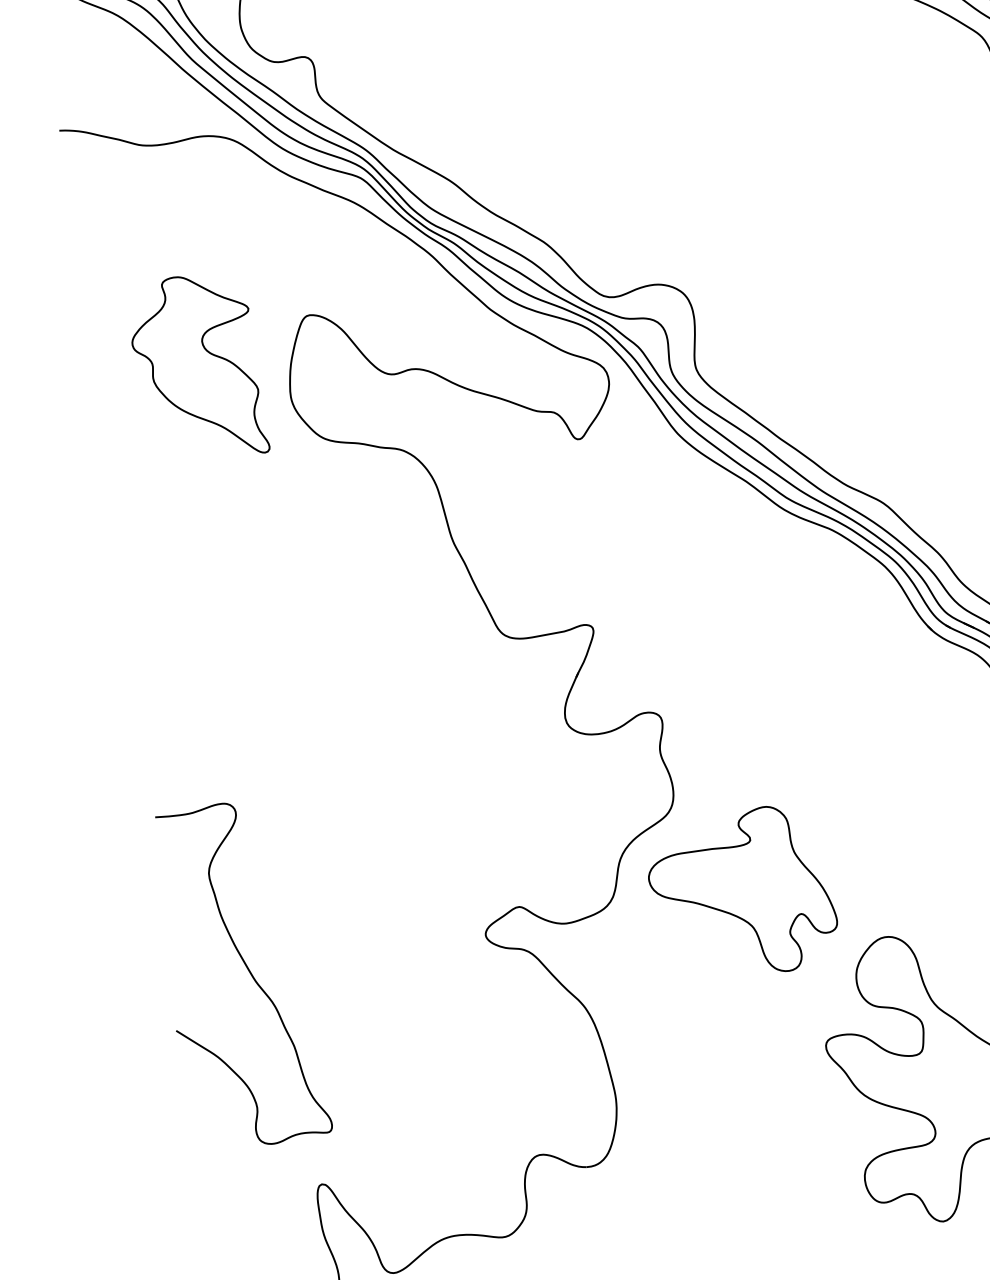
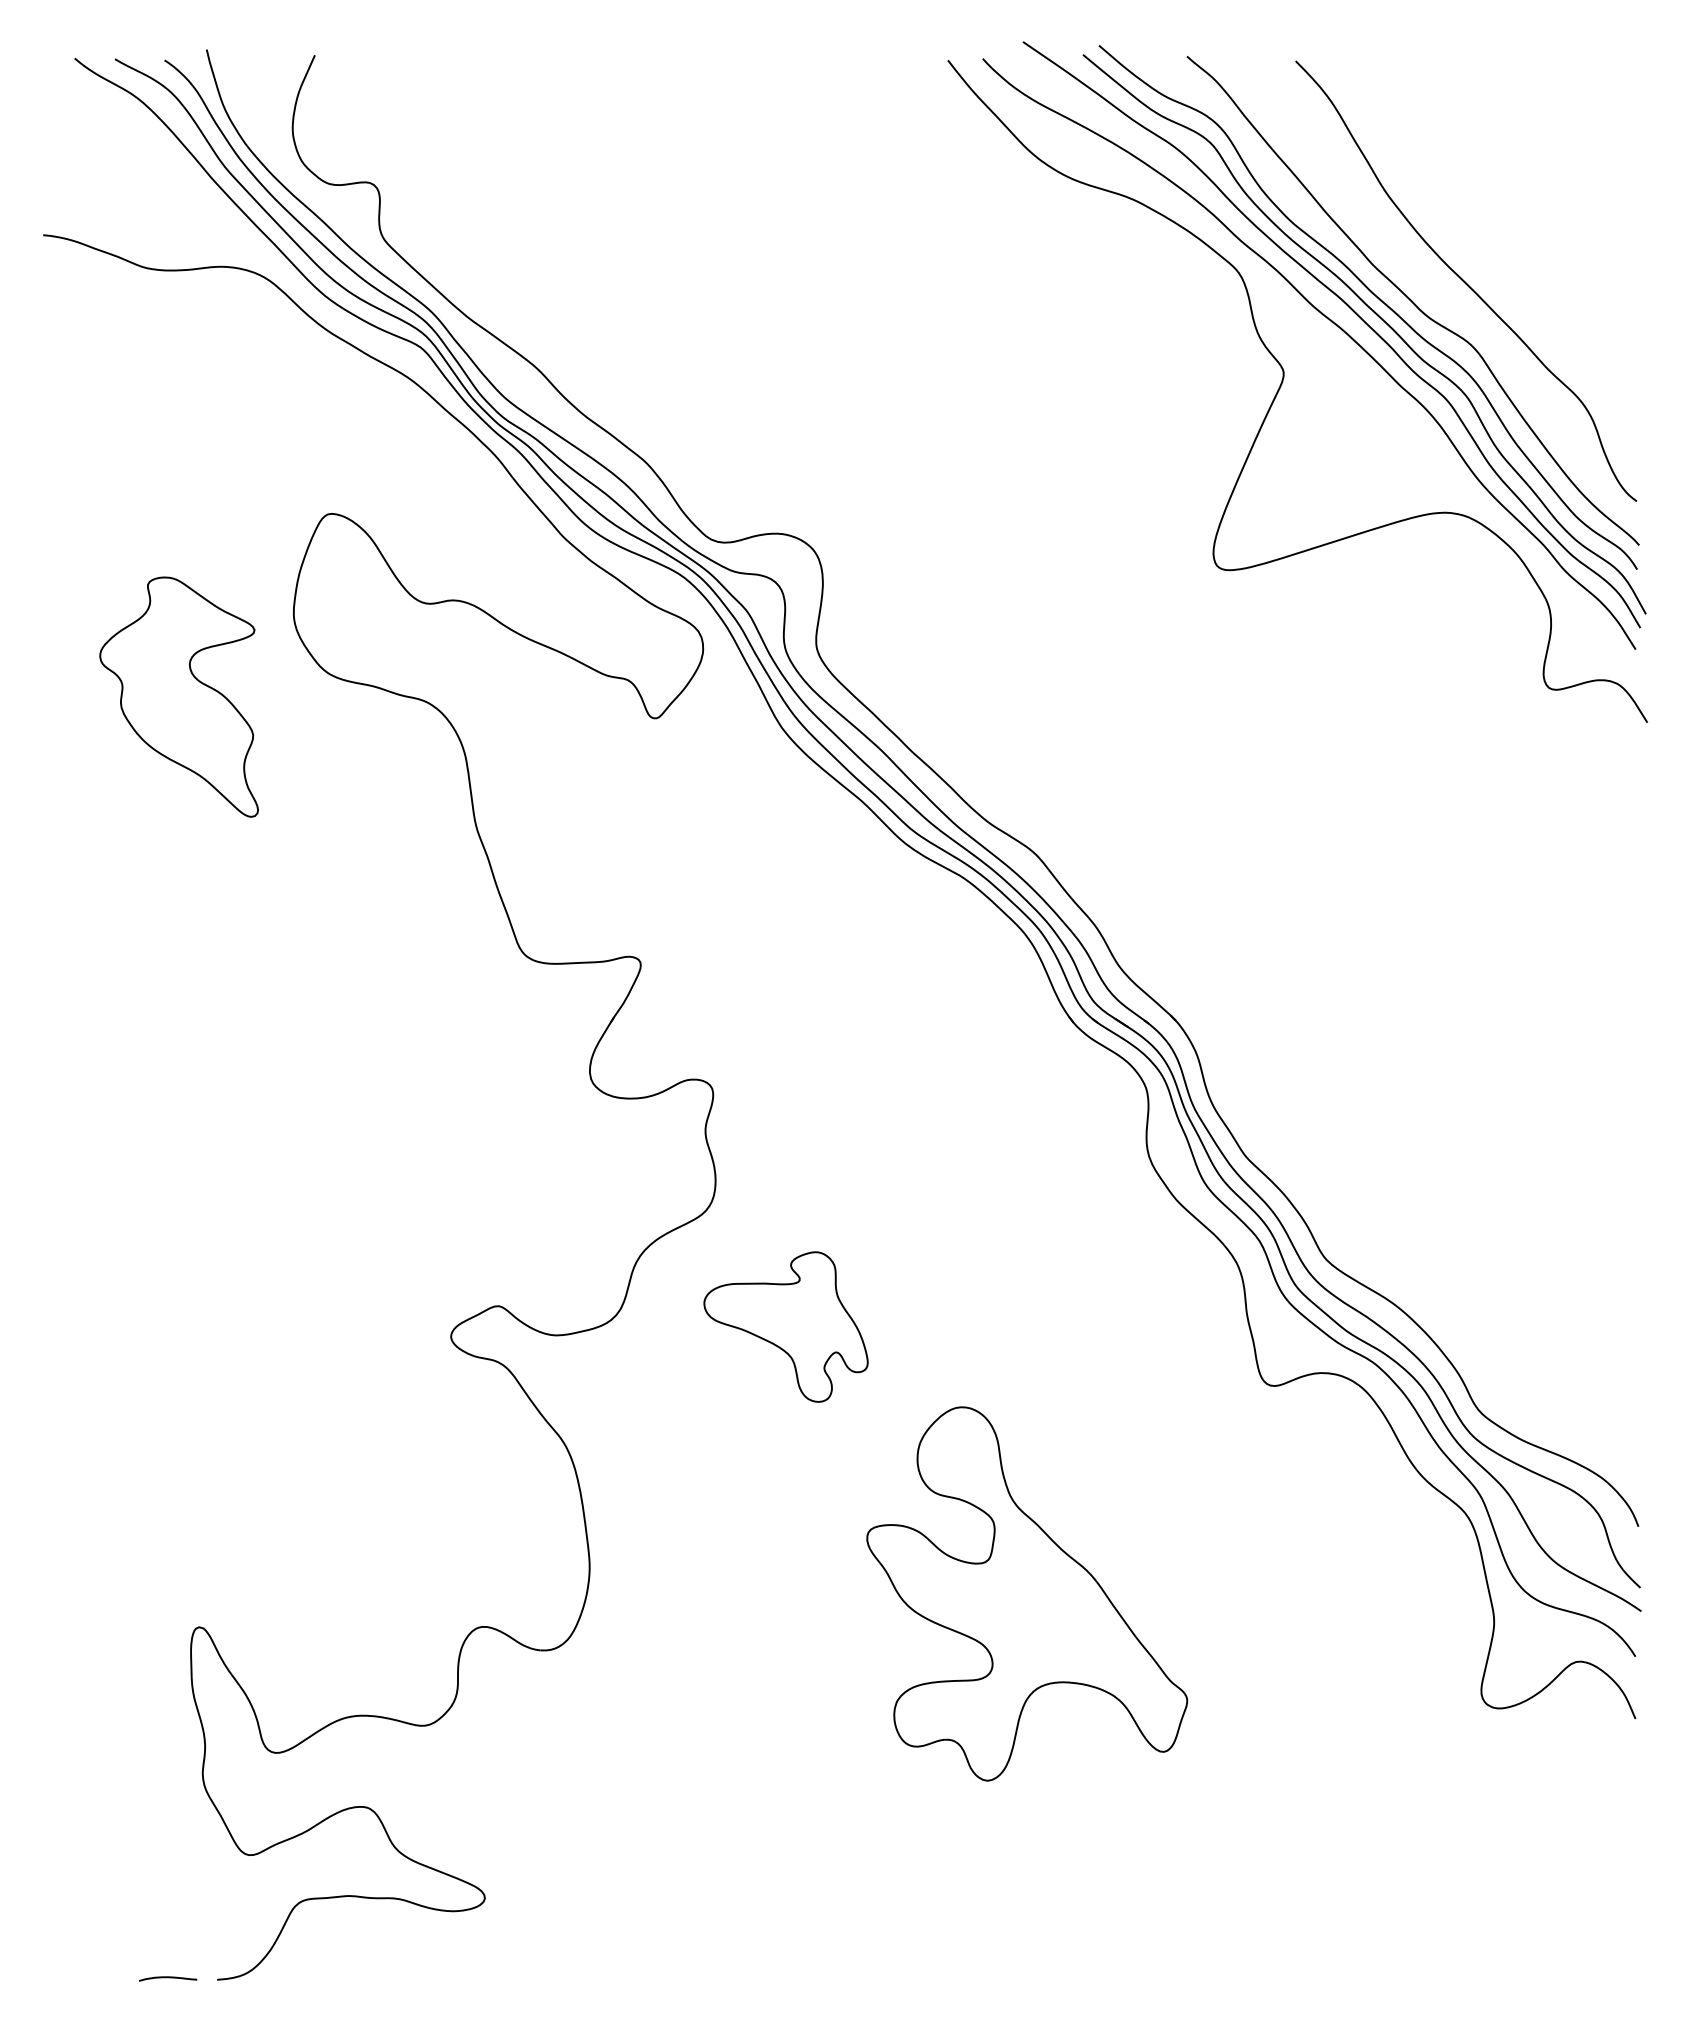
part: (196, 367) -> (178, 696), moved
part: (741, 893) -> (785, 1326), size x0.7
curve: (247, 969) -> (140, 1339), removed

